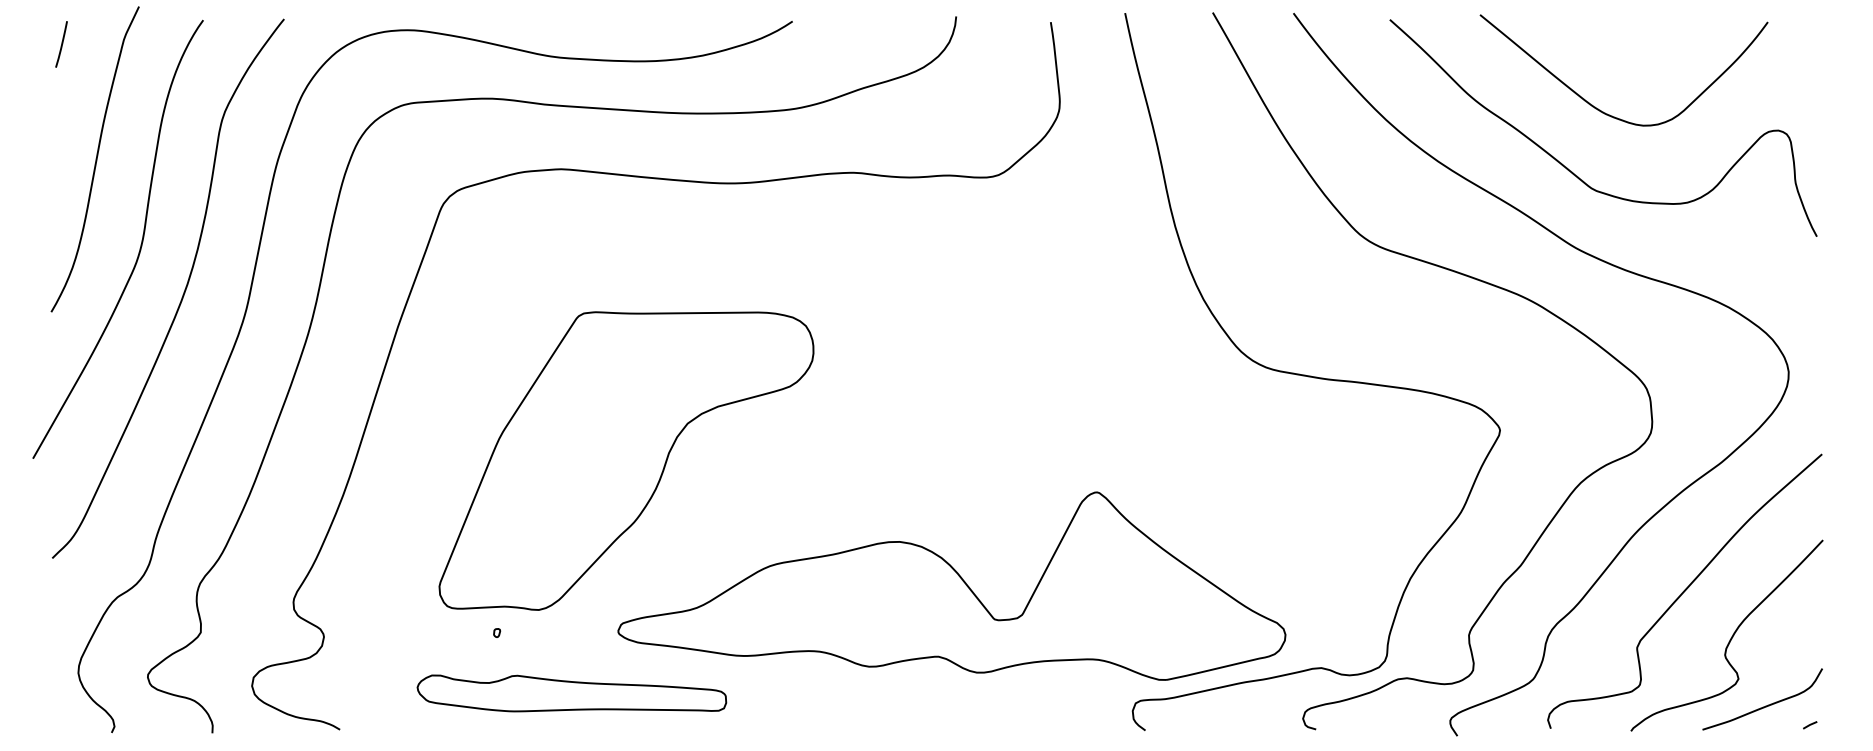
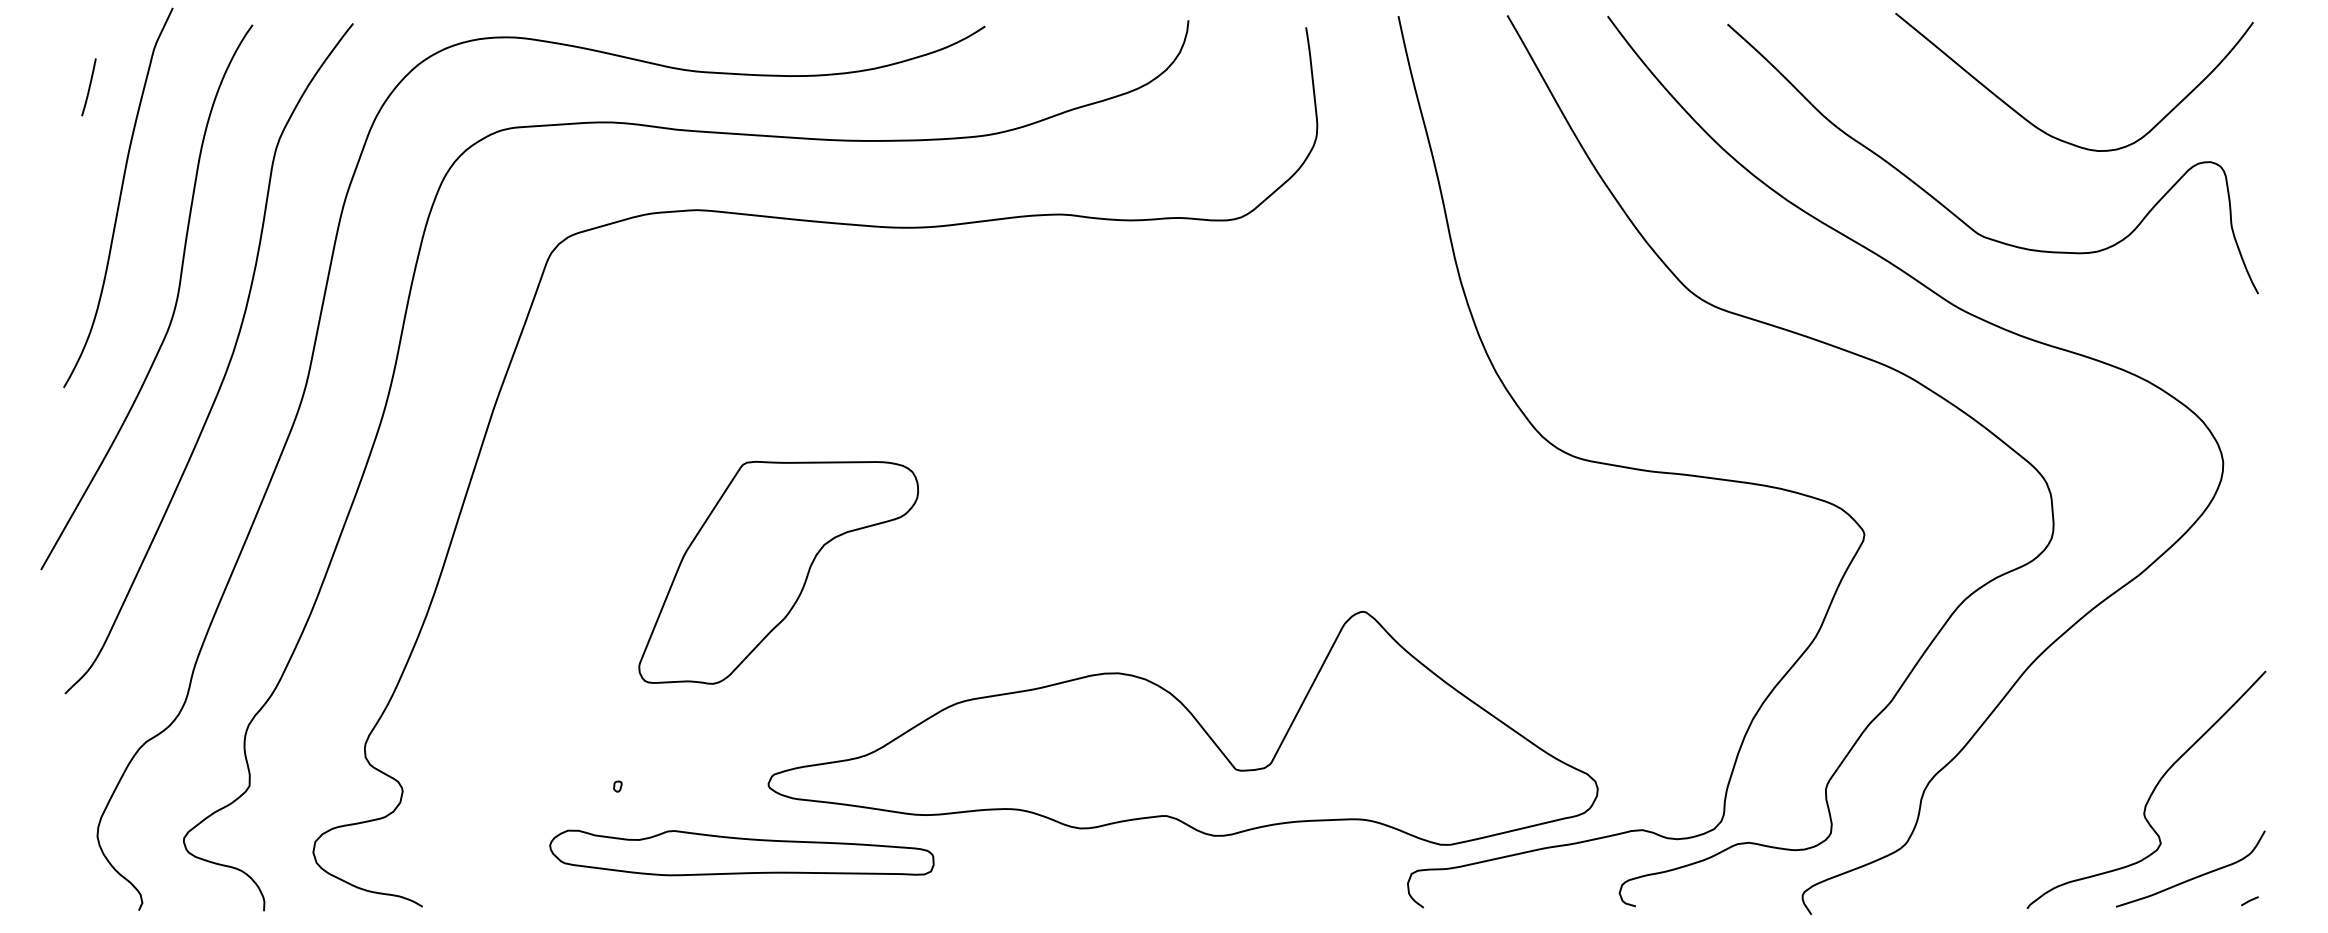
line: (61, 44) -> (88, 87), moved
curve: (1598, 108) -> (2042, 129), moved
part: (626, 460) -> (778, 572), size x0.6
curve: (1684, 590) -> (2093, 733), removed
part: (571, 693) -> (741, 853), moved

